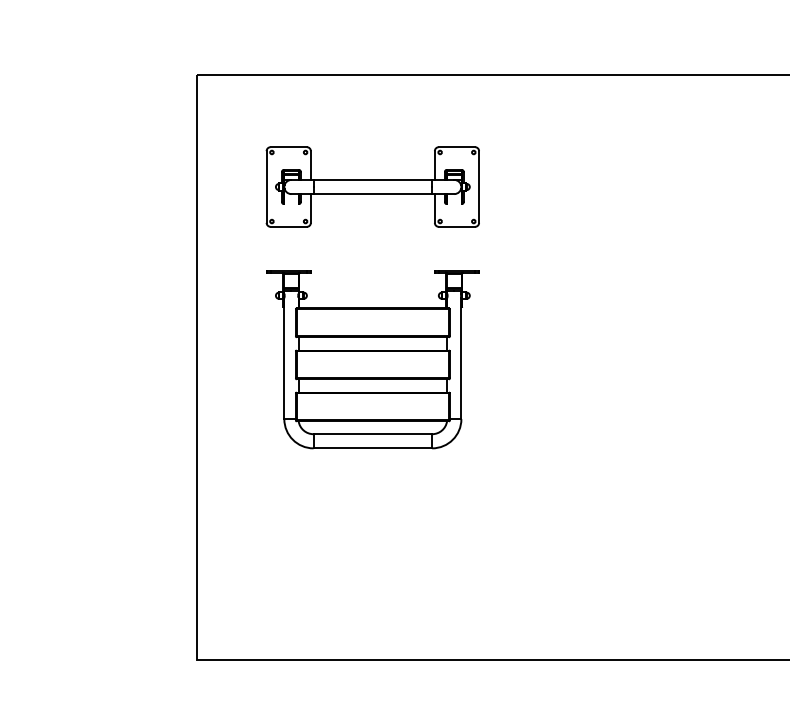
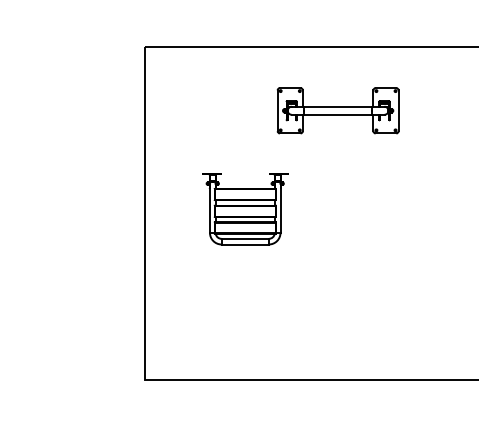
part: (371, 186) -> (337, 110), moved
part: (373, 360) -> (245, 209), size x0.7

